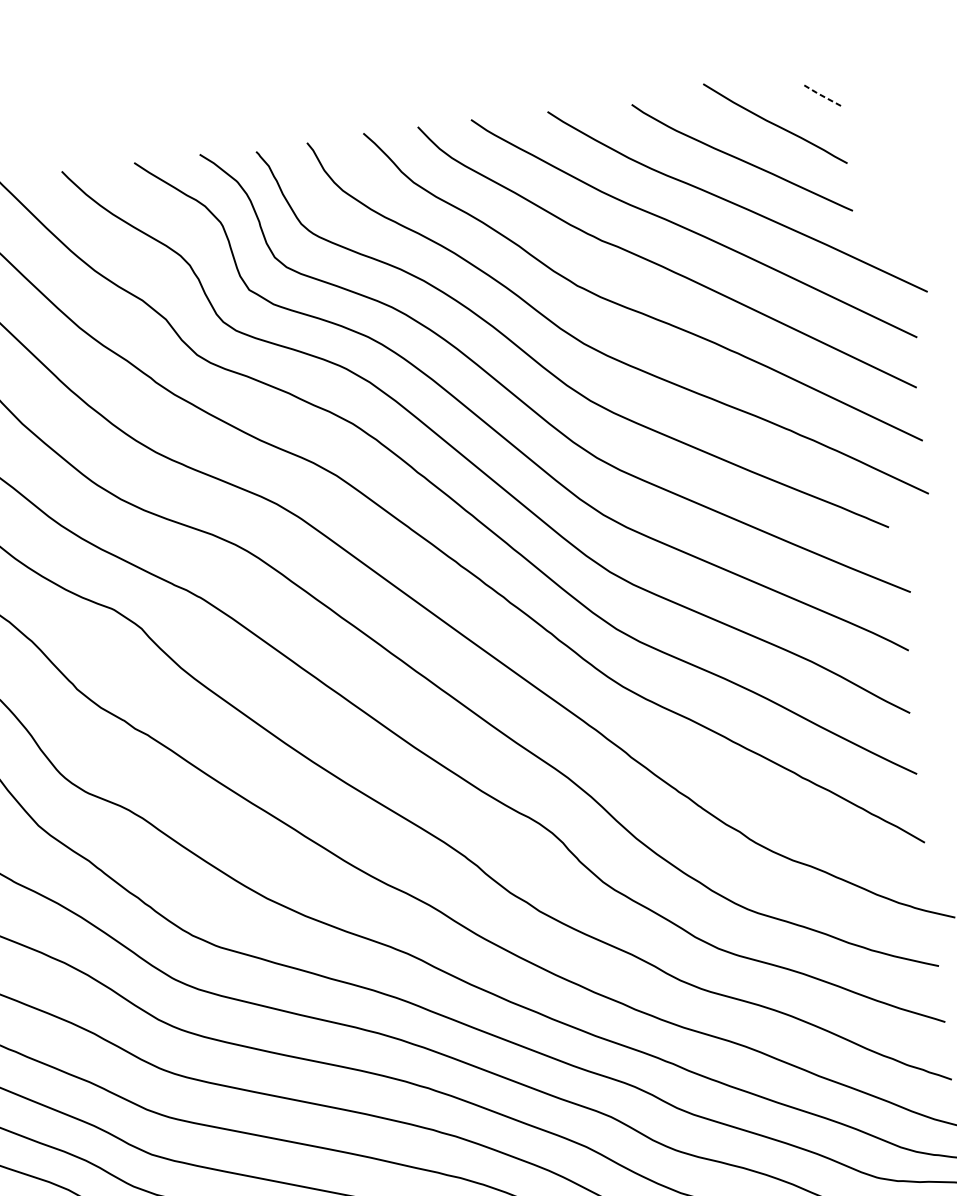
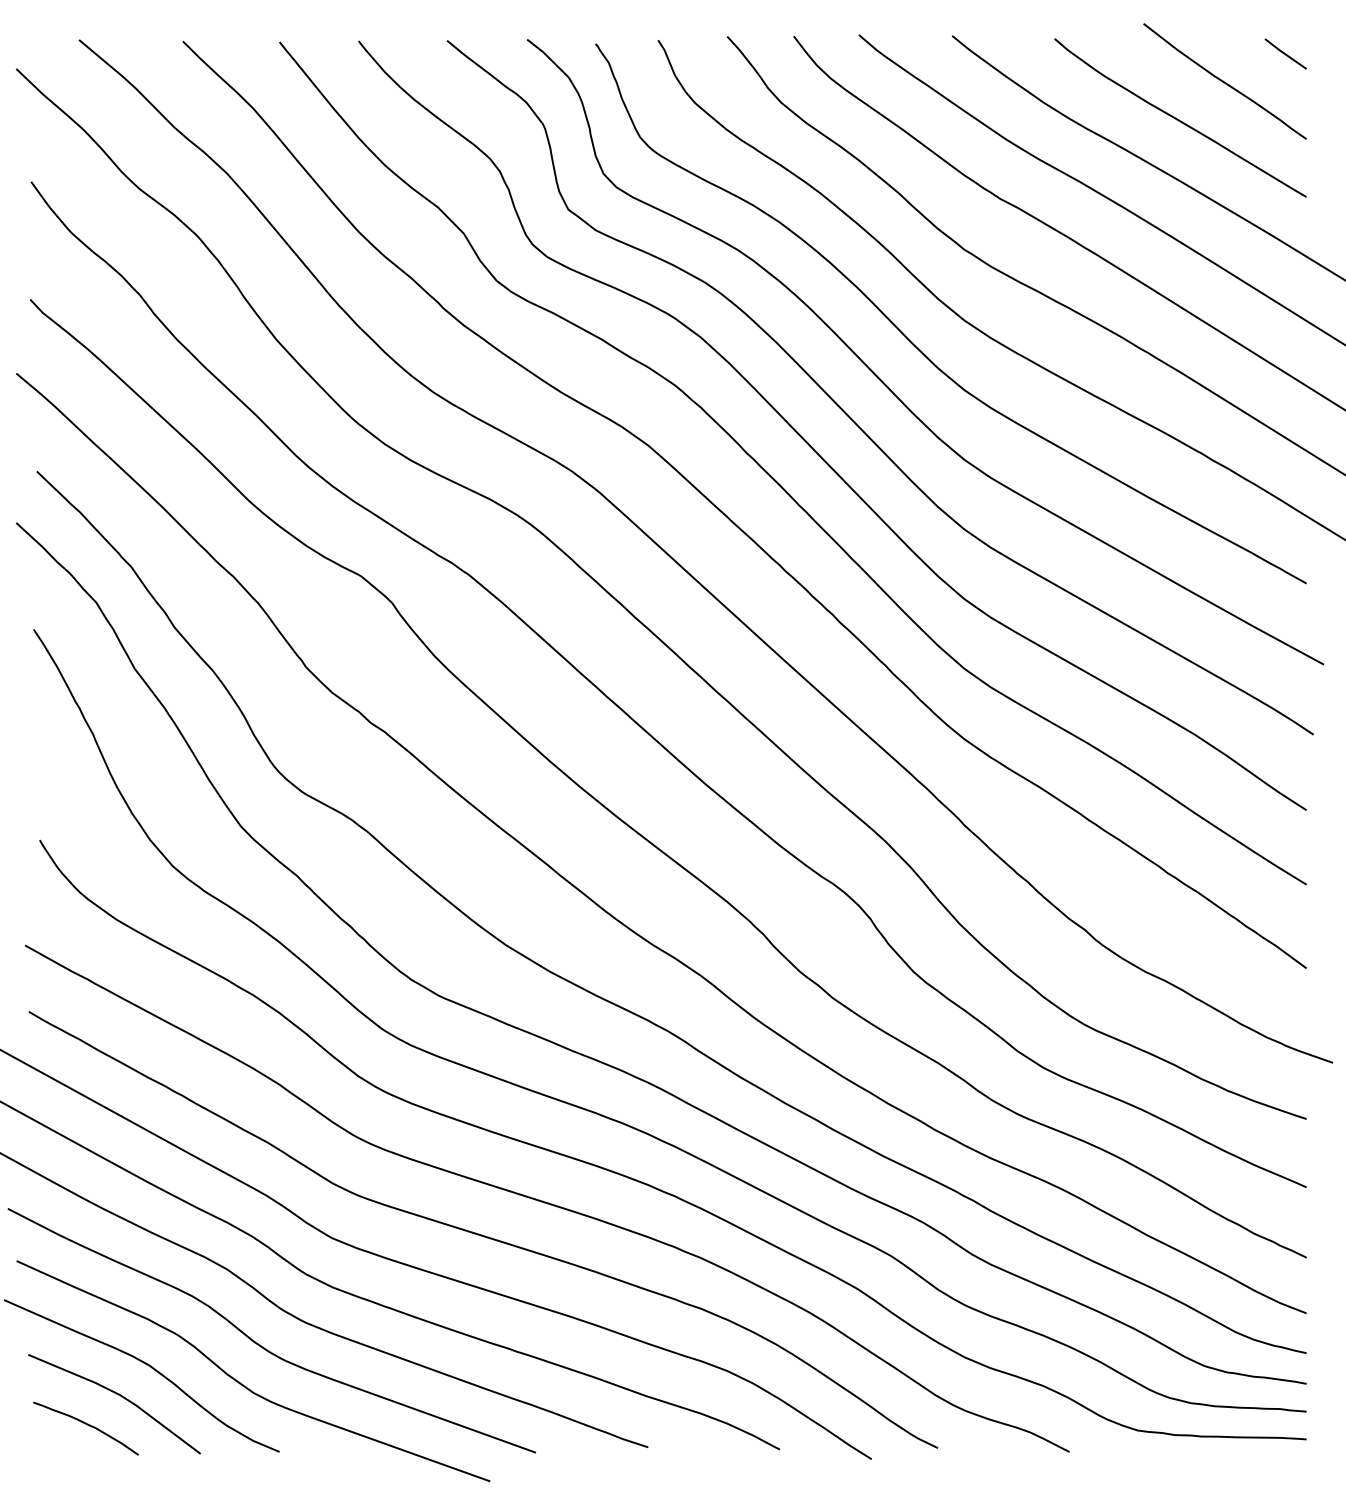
line: (822, 95) -> (1285, 54), dashed -> solid

